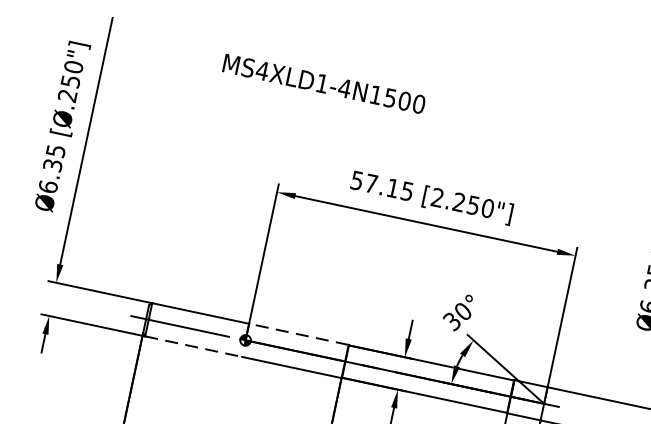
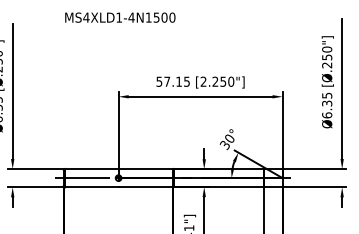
text: (324, 83) -> (120, 17), moved
line: (297, 334) -> (145, 169), dashed -> solid
line: (194, 347) -> (92, 187), dashed -> solid

